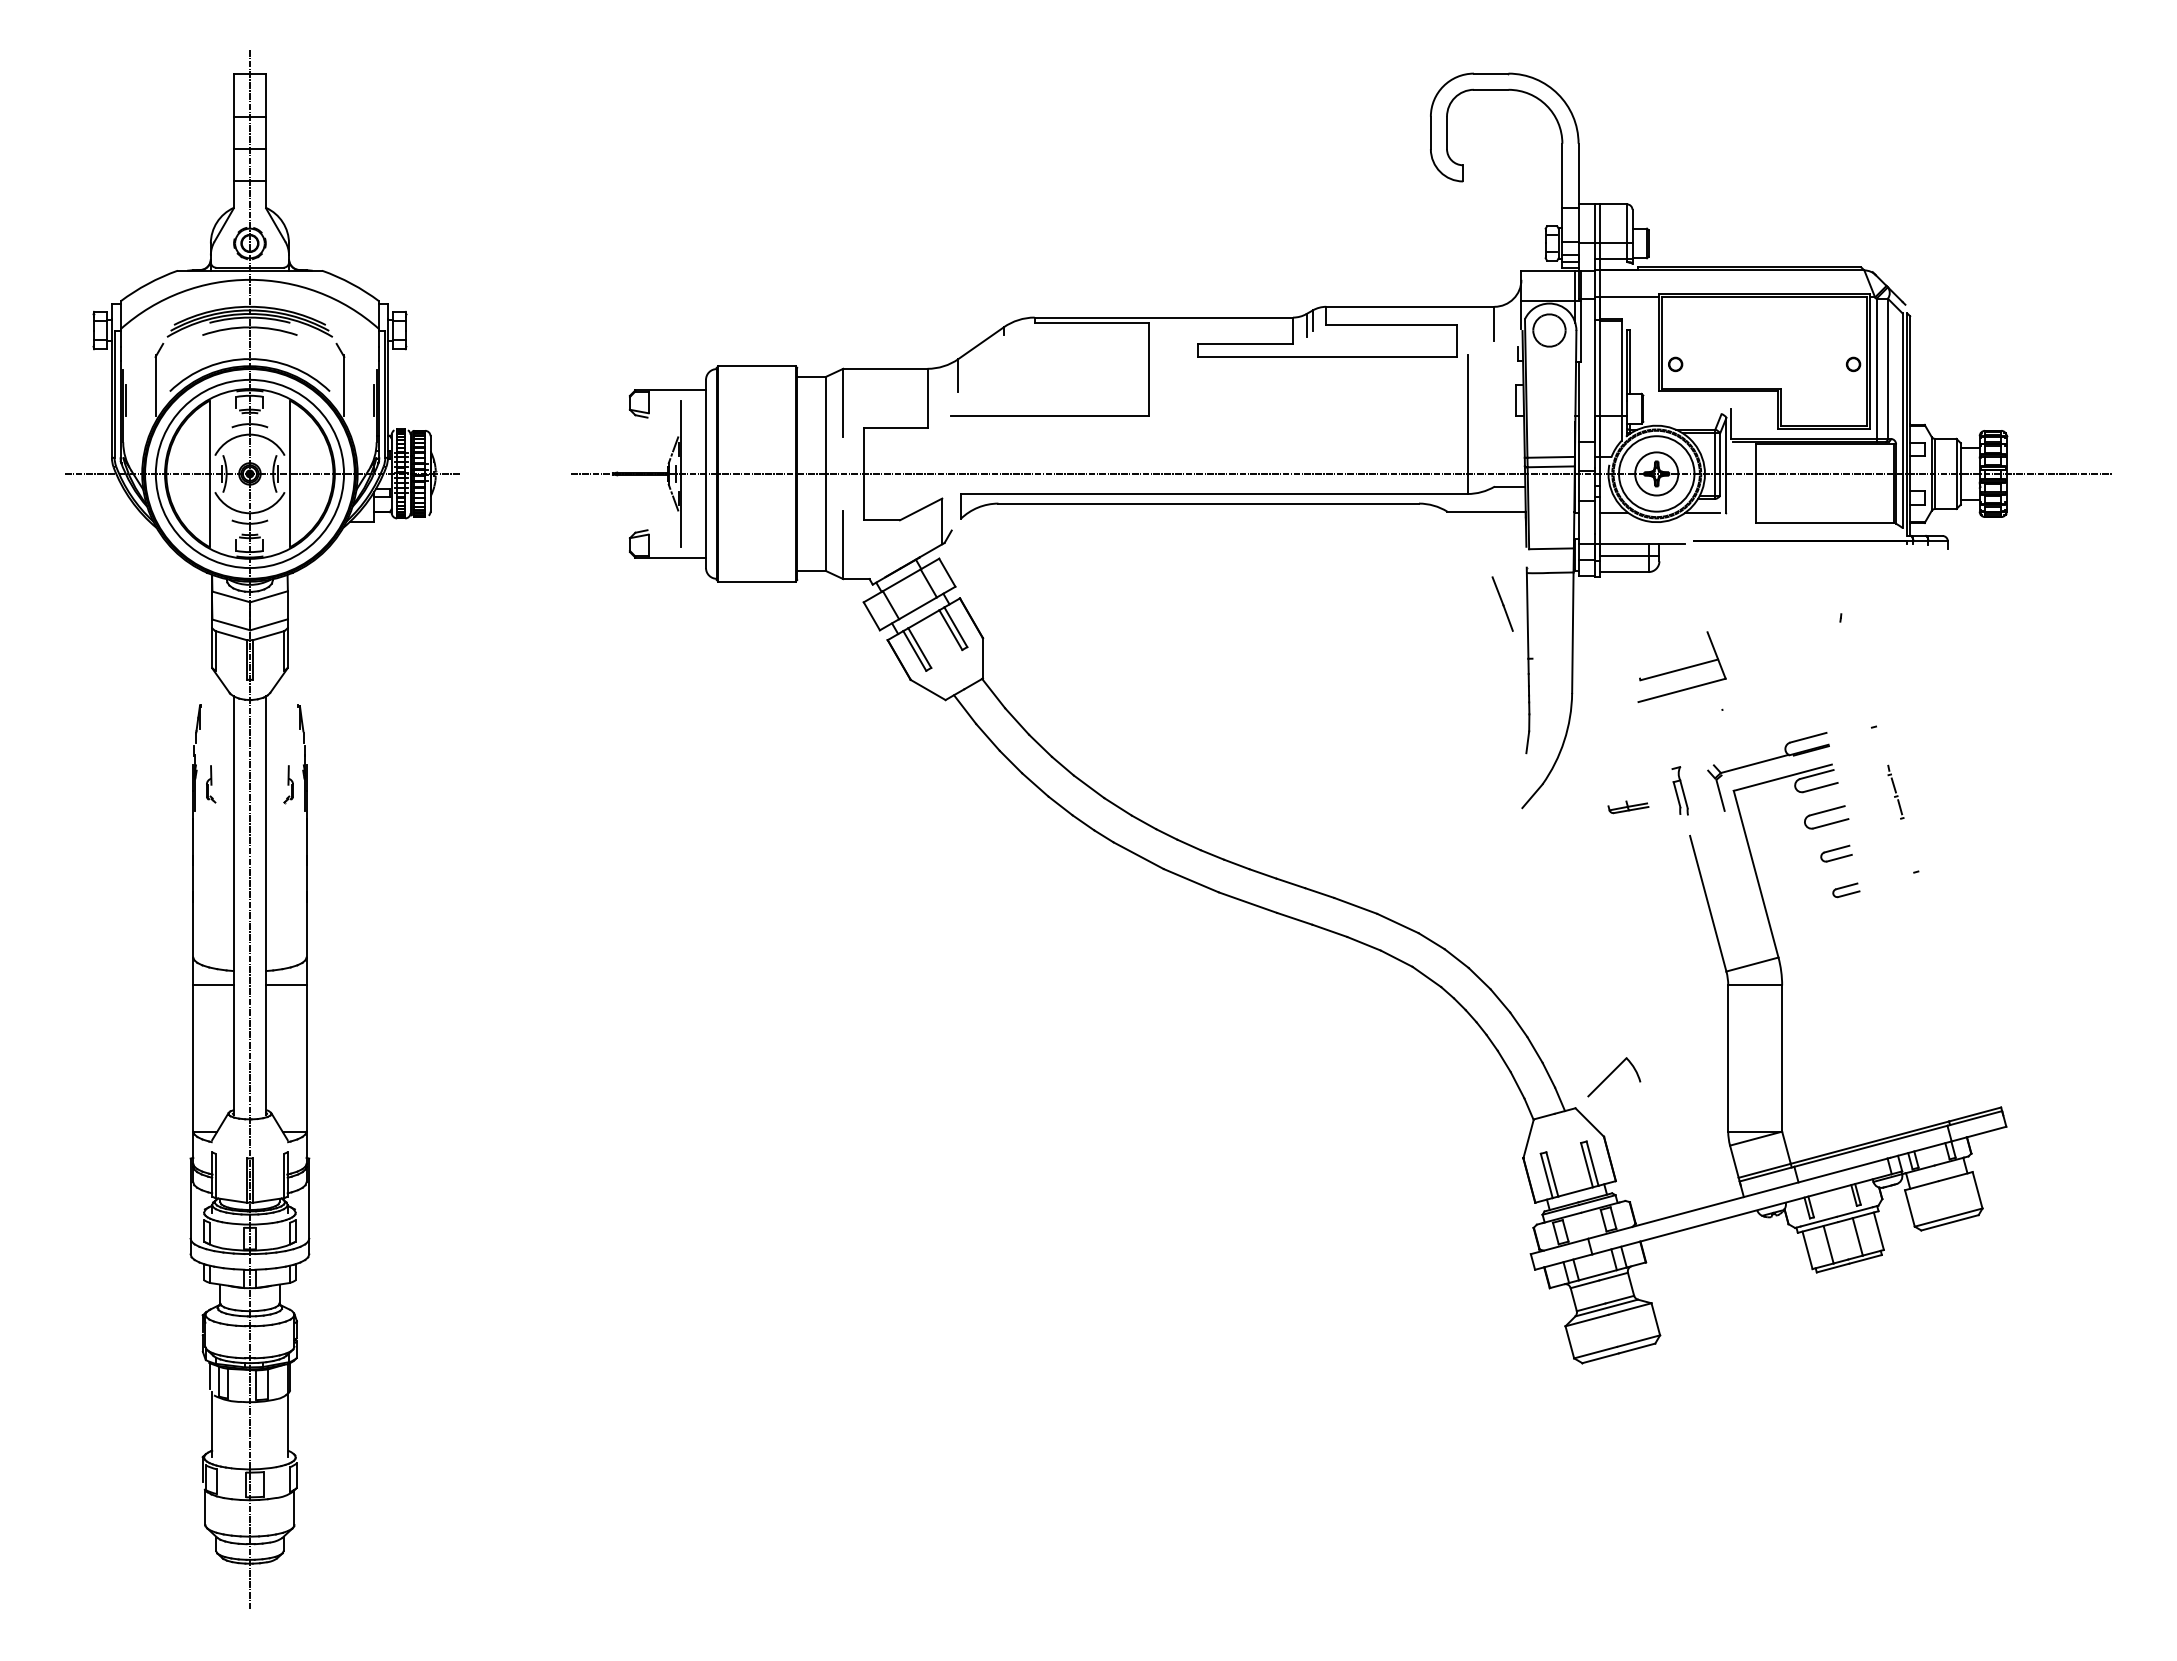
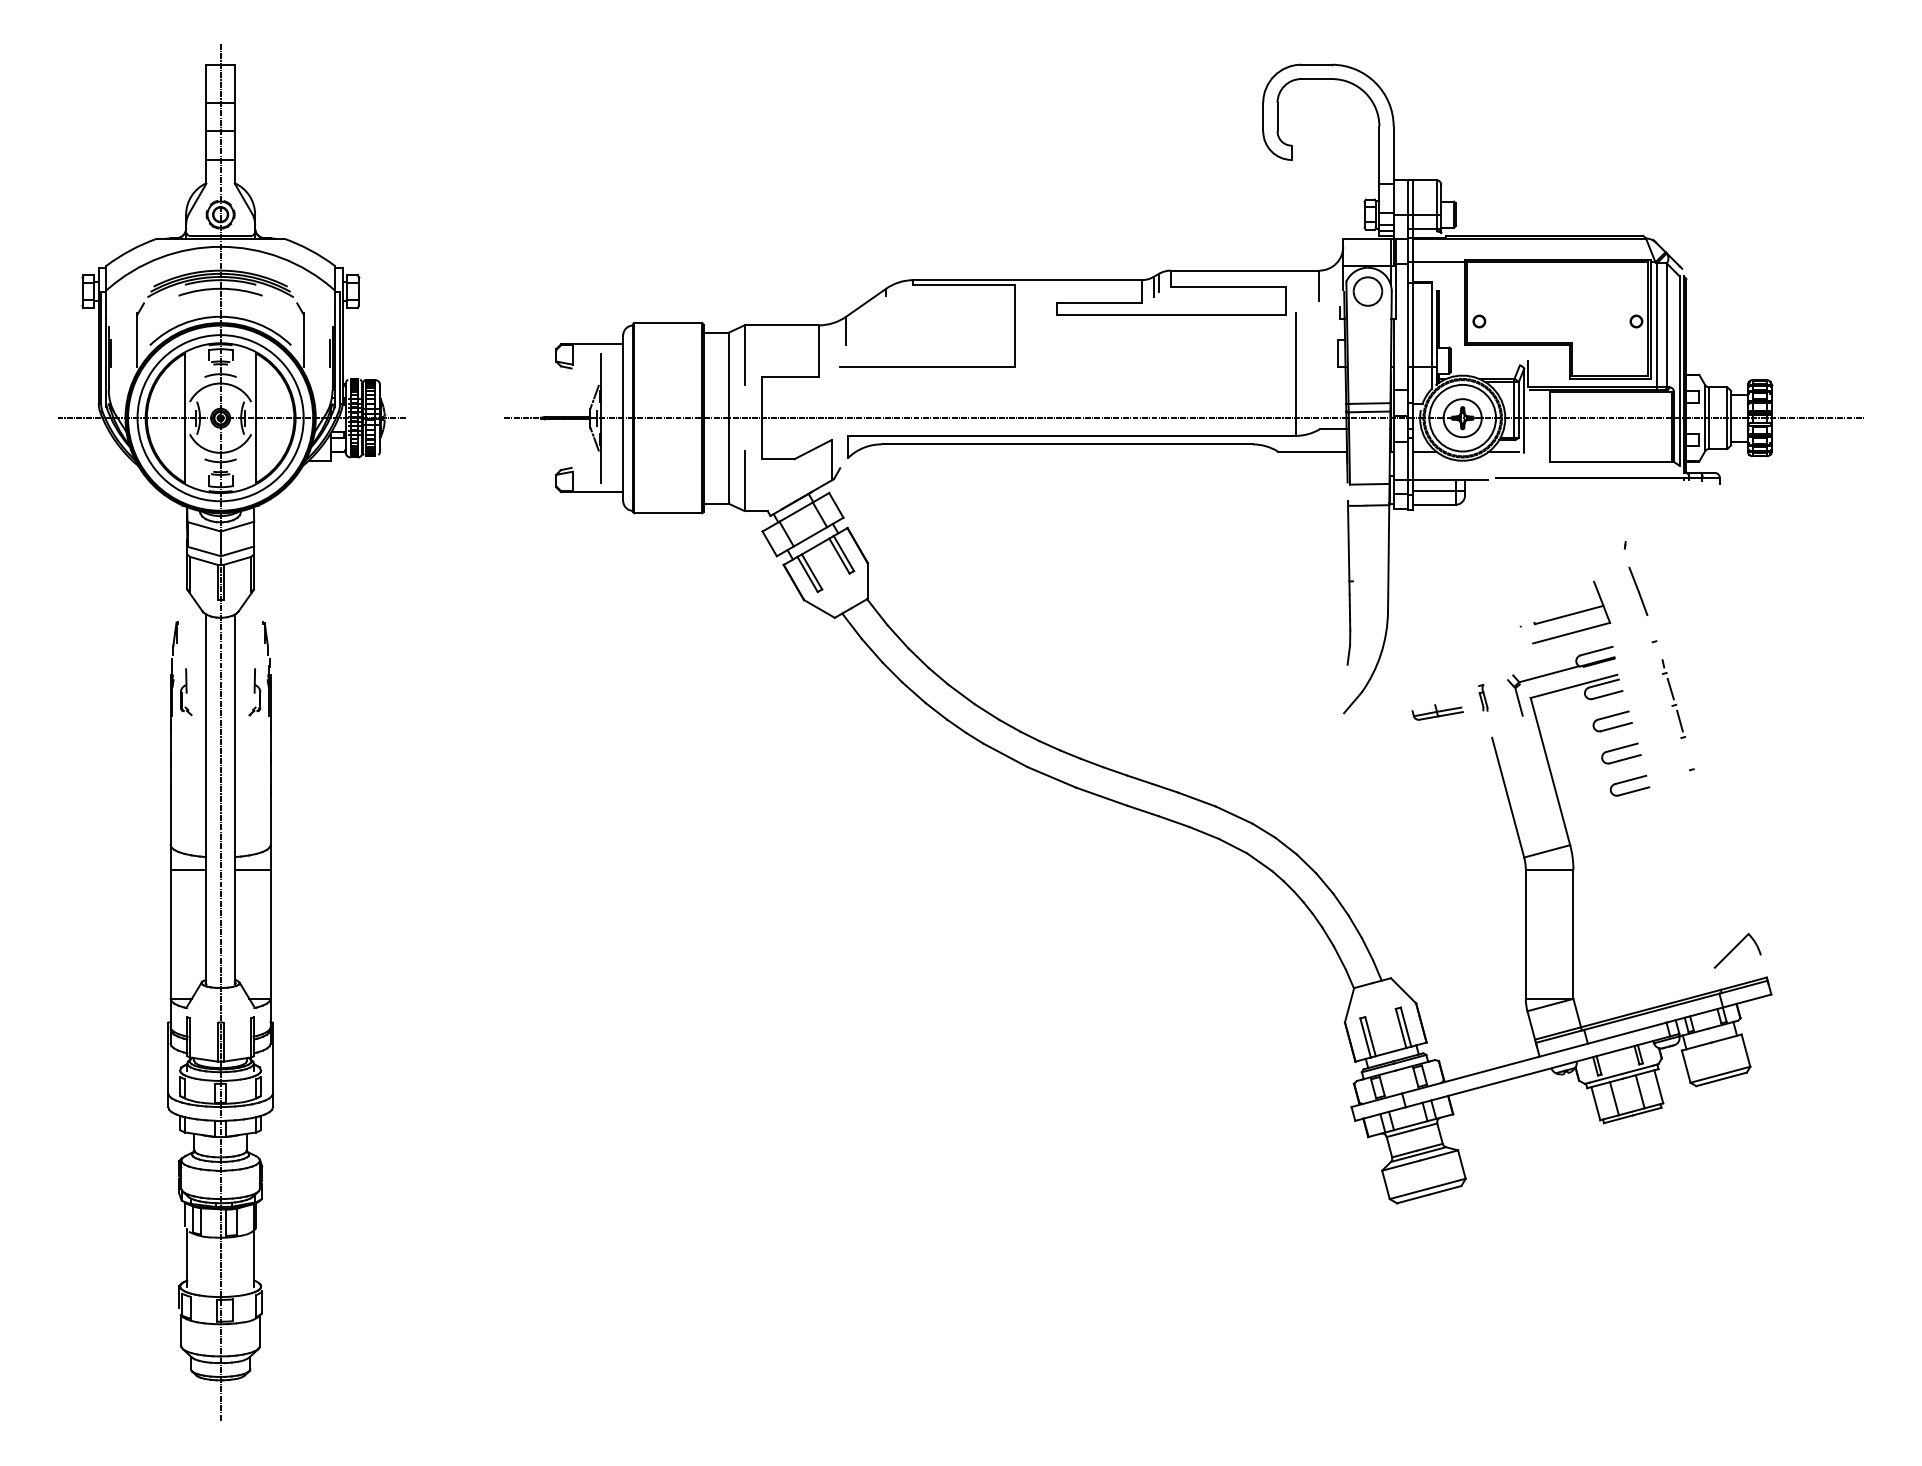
line: (1502, 603) -> (1638, 590), moved
part: (1681, 666) -> (1571, 612), moved
part: (211, 784) -> (186, 692), size x1.43
part: (288, 784) -> (254, 692), size x1.43
part: (1679, 790) -> (1482, 697), size x0.62
part: (1895, 792) -> (1673, 699), size x1.67
part: (1628, 807) -> (1437, 712), size x1.43
part: (1836, 853) -> (1621, 753), size x1.43
part: (1846, 890) -> (1630, 785), size x1.67
part: (1614, 1077) -> (1737, 951), moved

